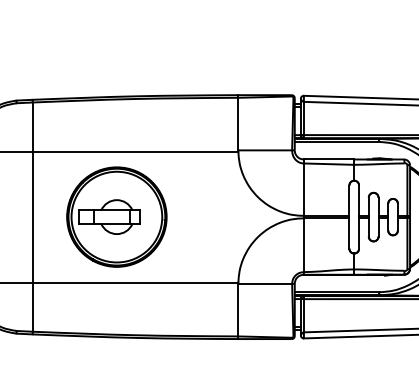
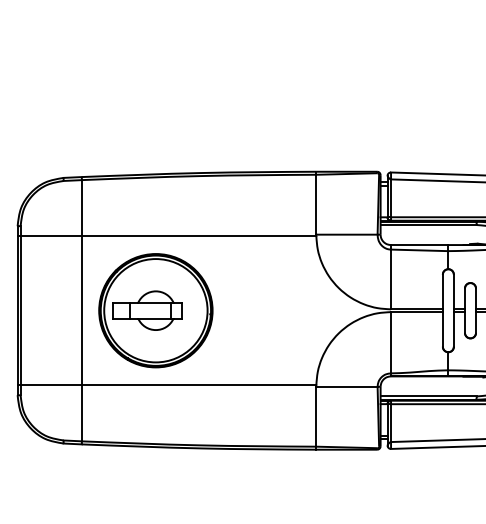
part: (116, 216) -> (155, 310), moved

